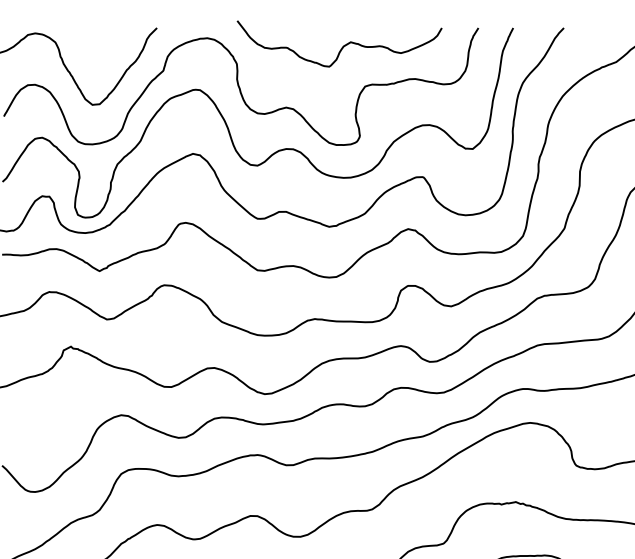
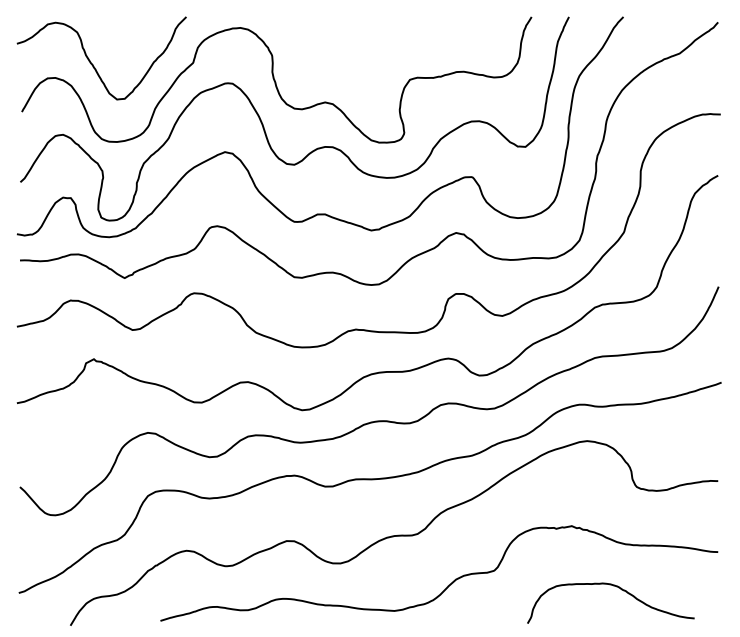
curve: (342, 46) -> (385, 36), removed

